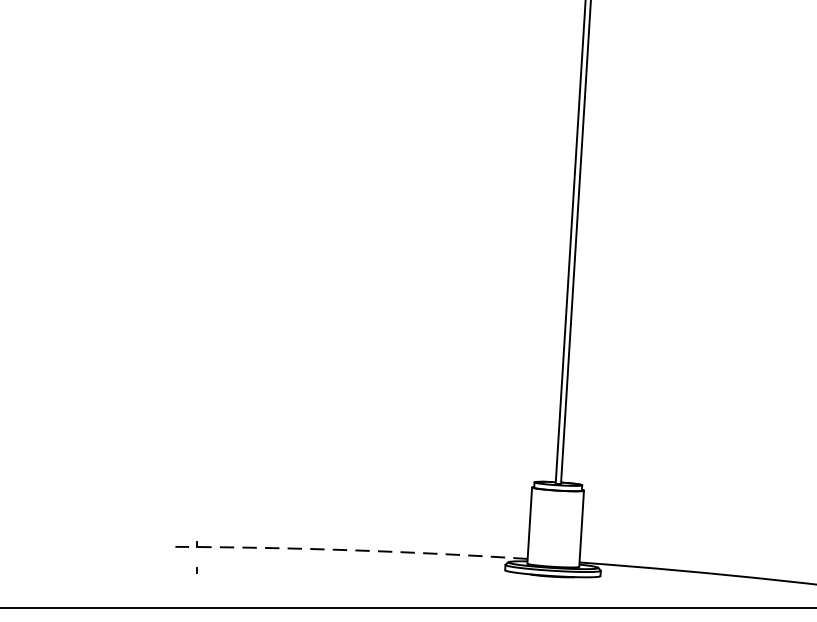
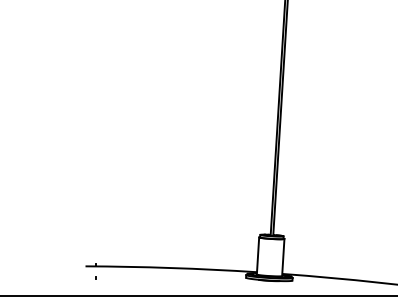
arc: (352, 551) -> (171, 268), dashed -> solid

